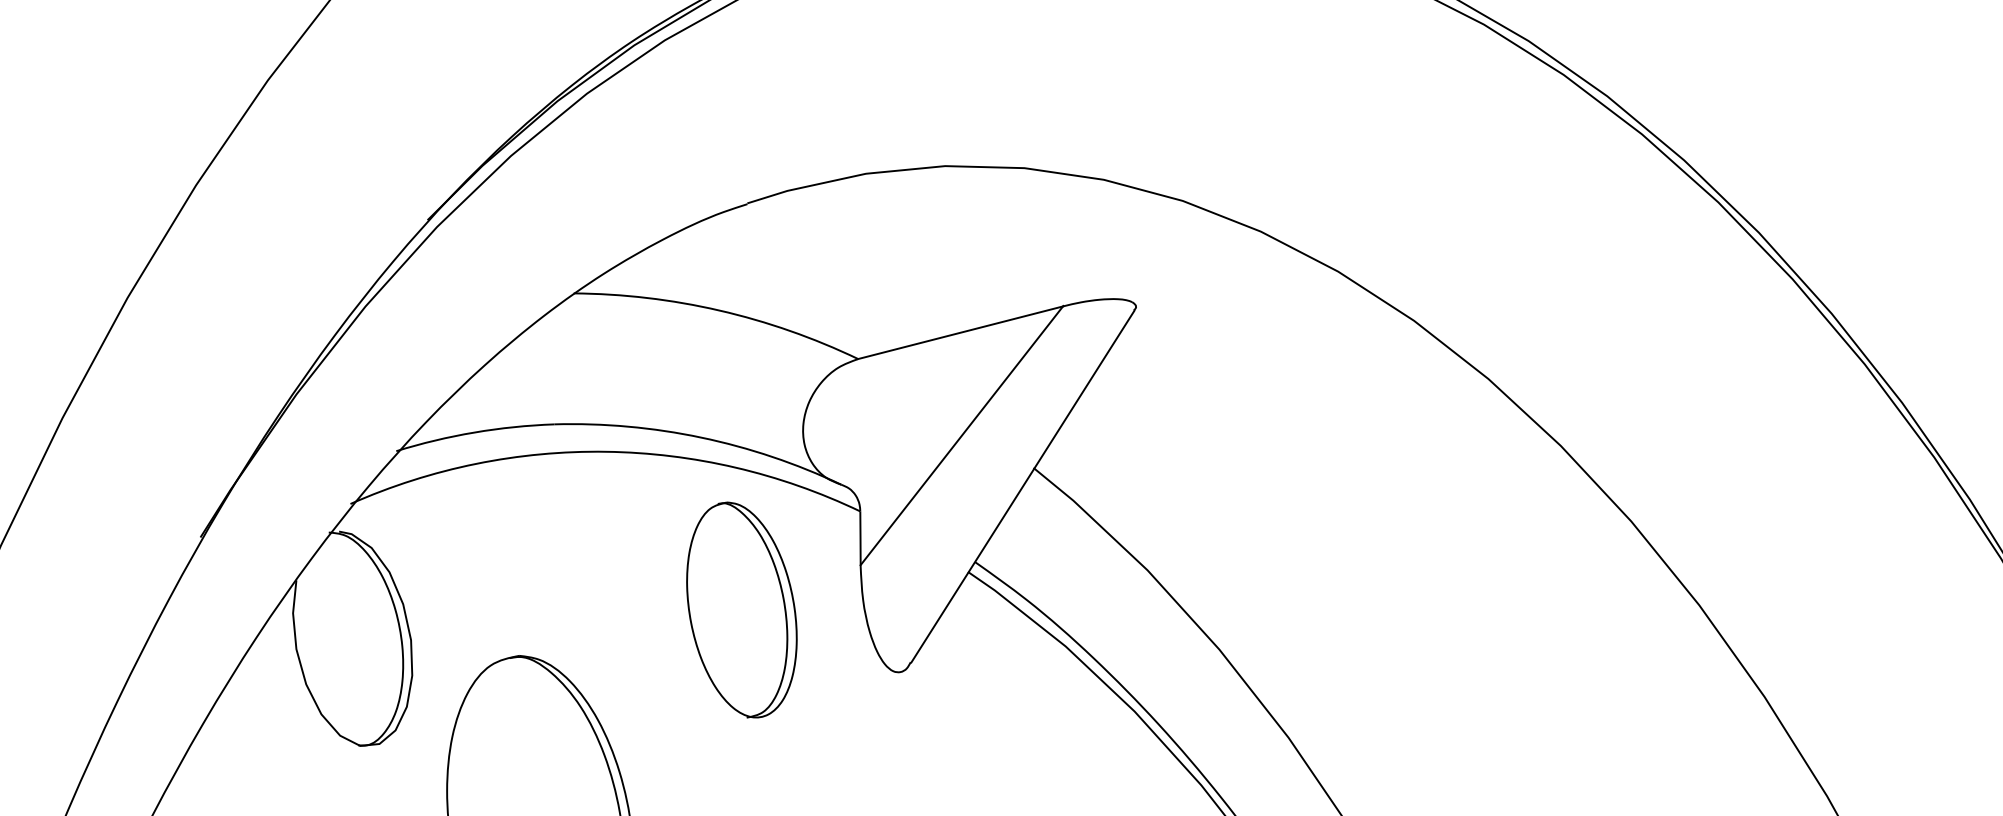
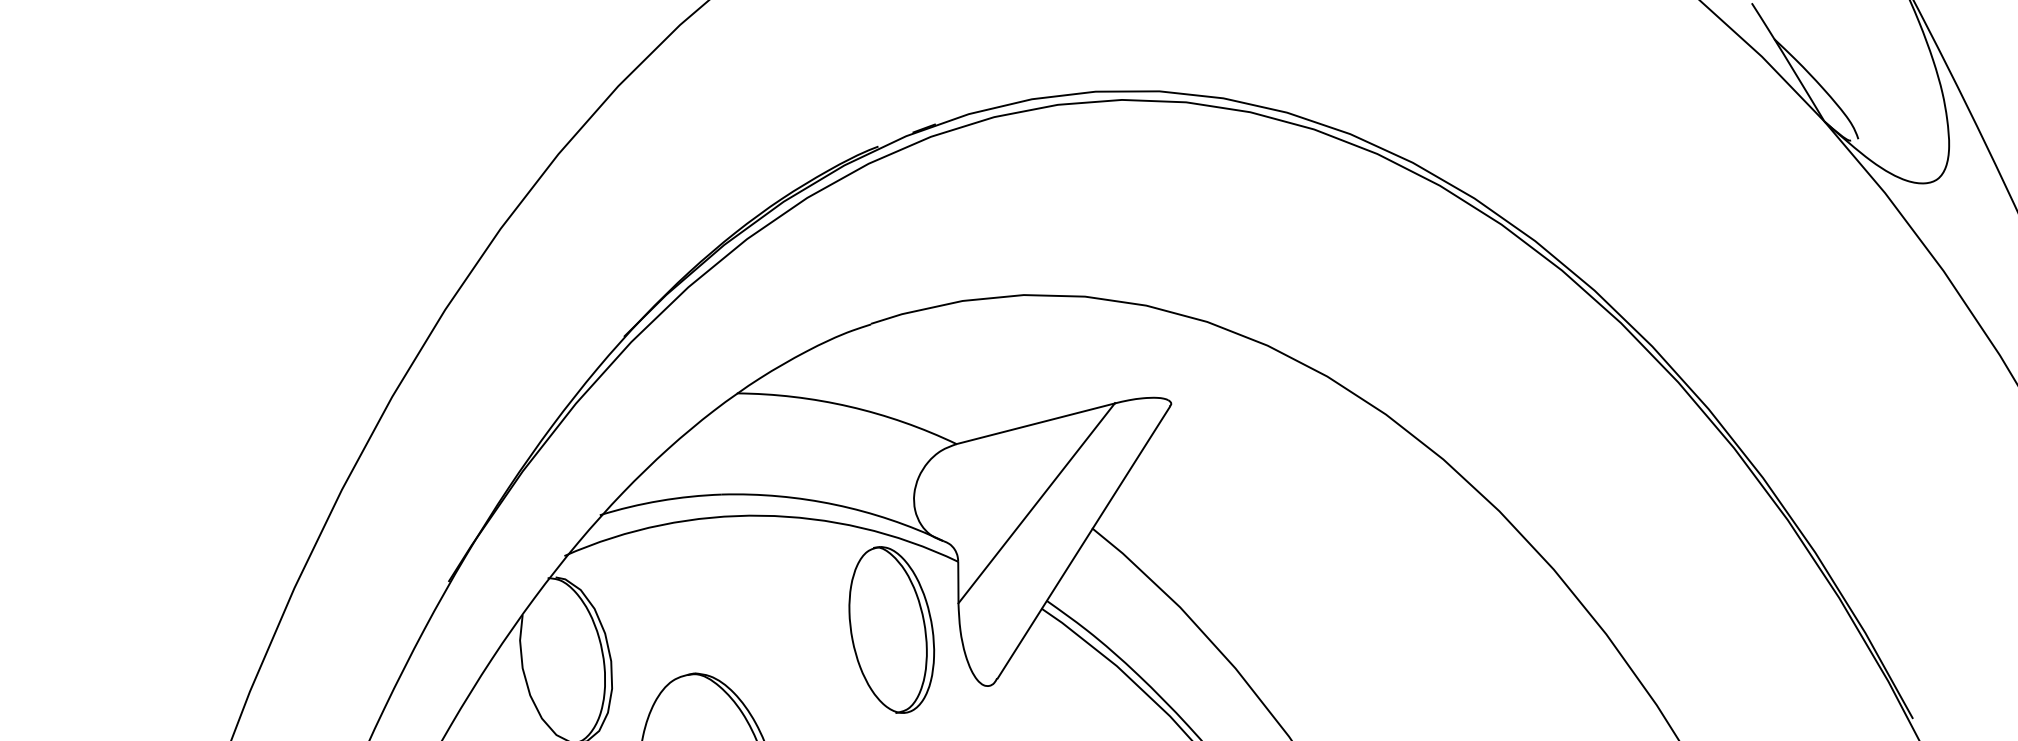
part: (741, 609) -> (891, 629), moved

